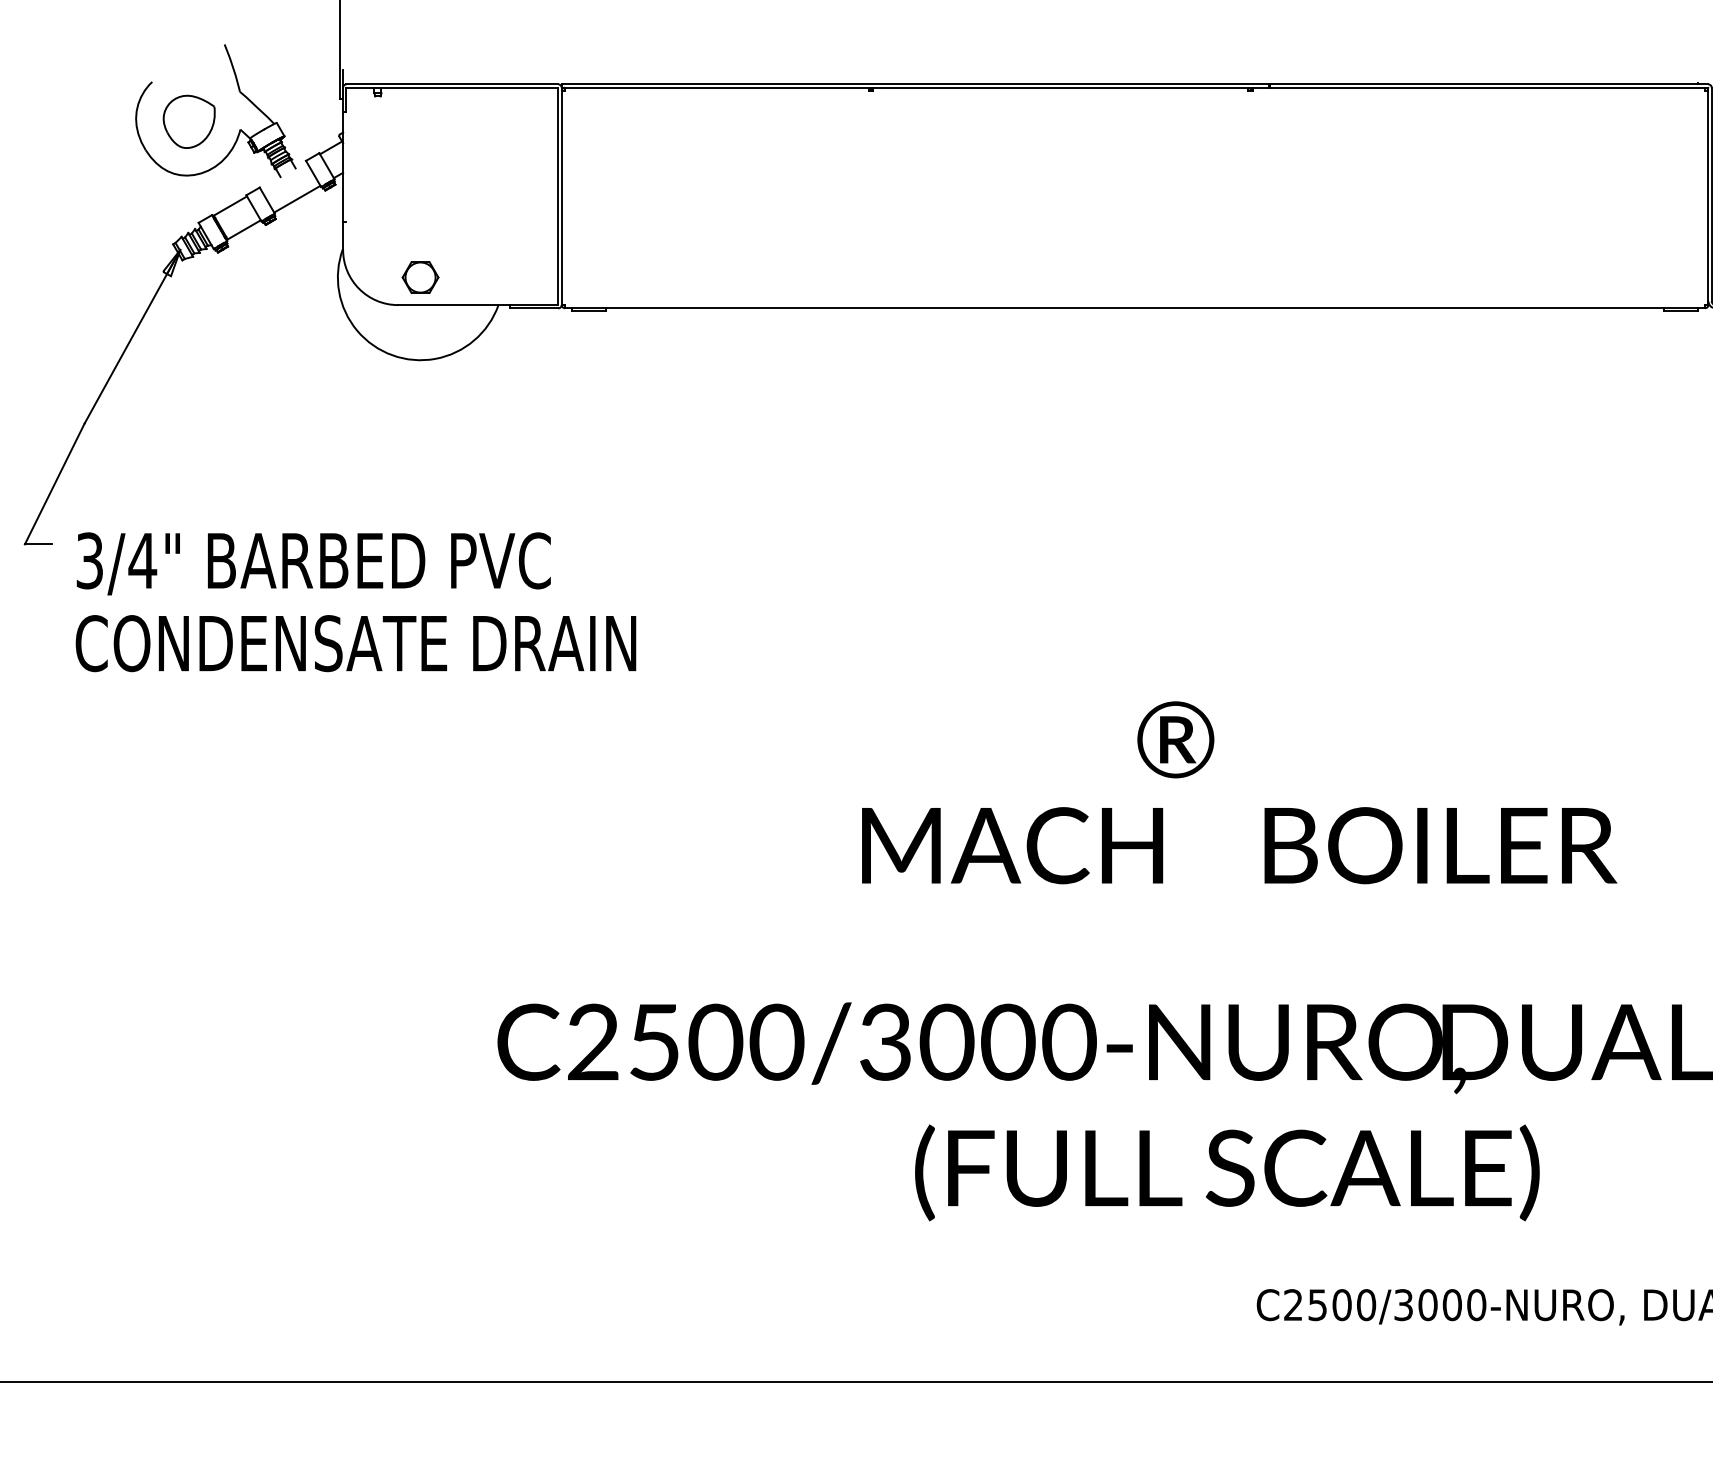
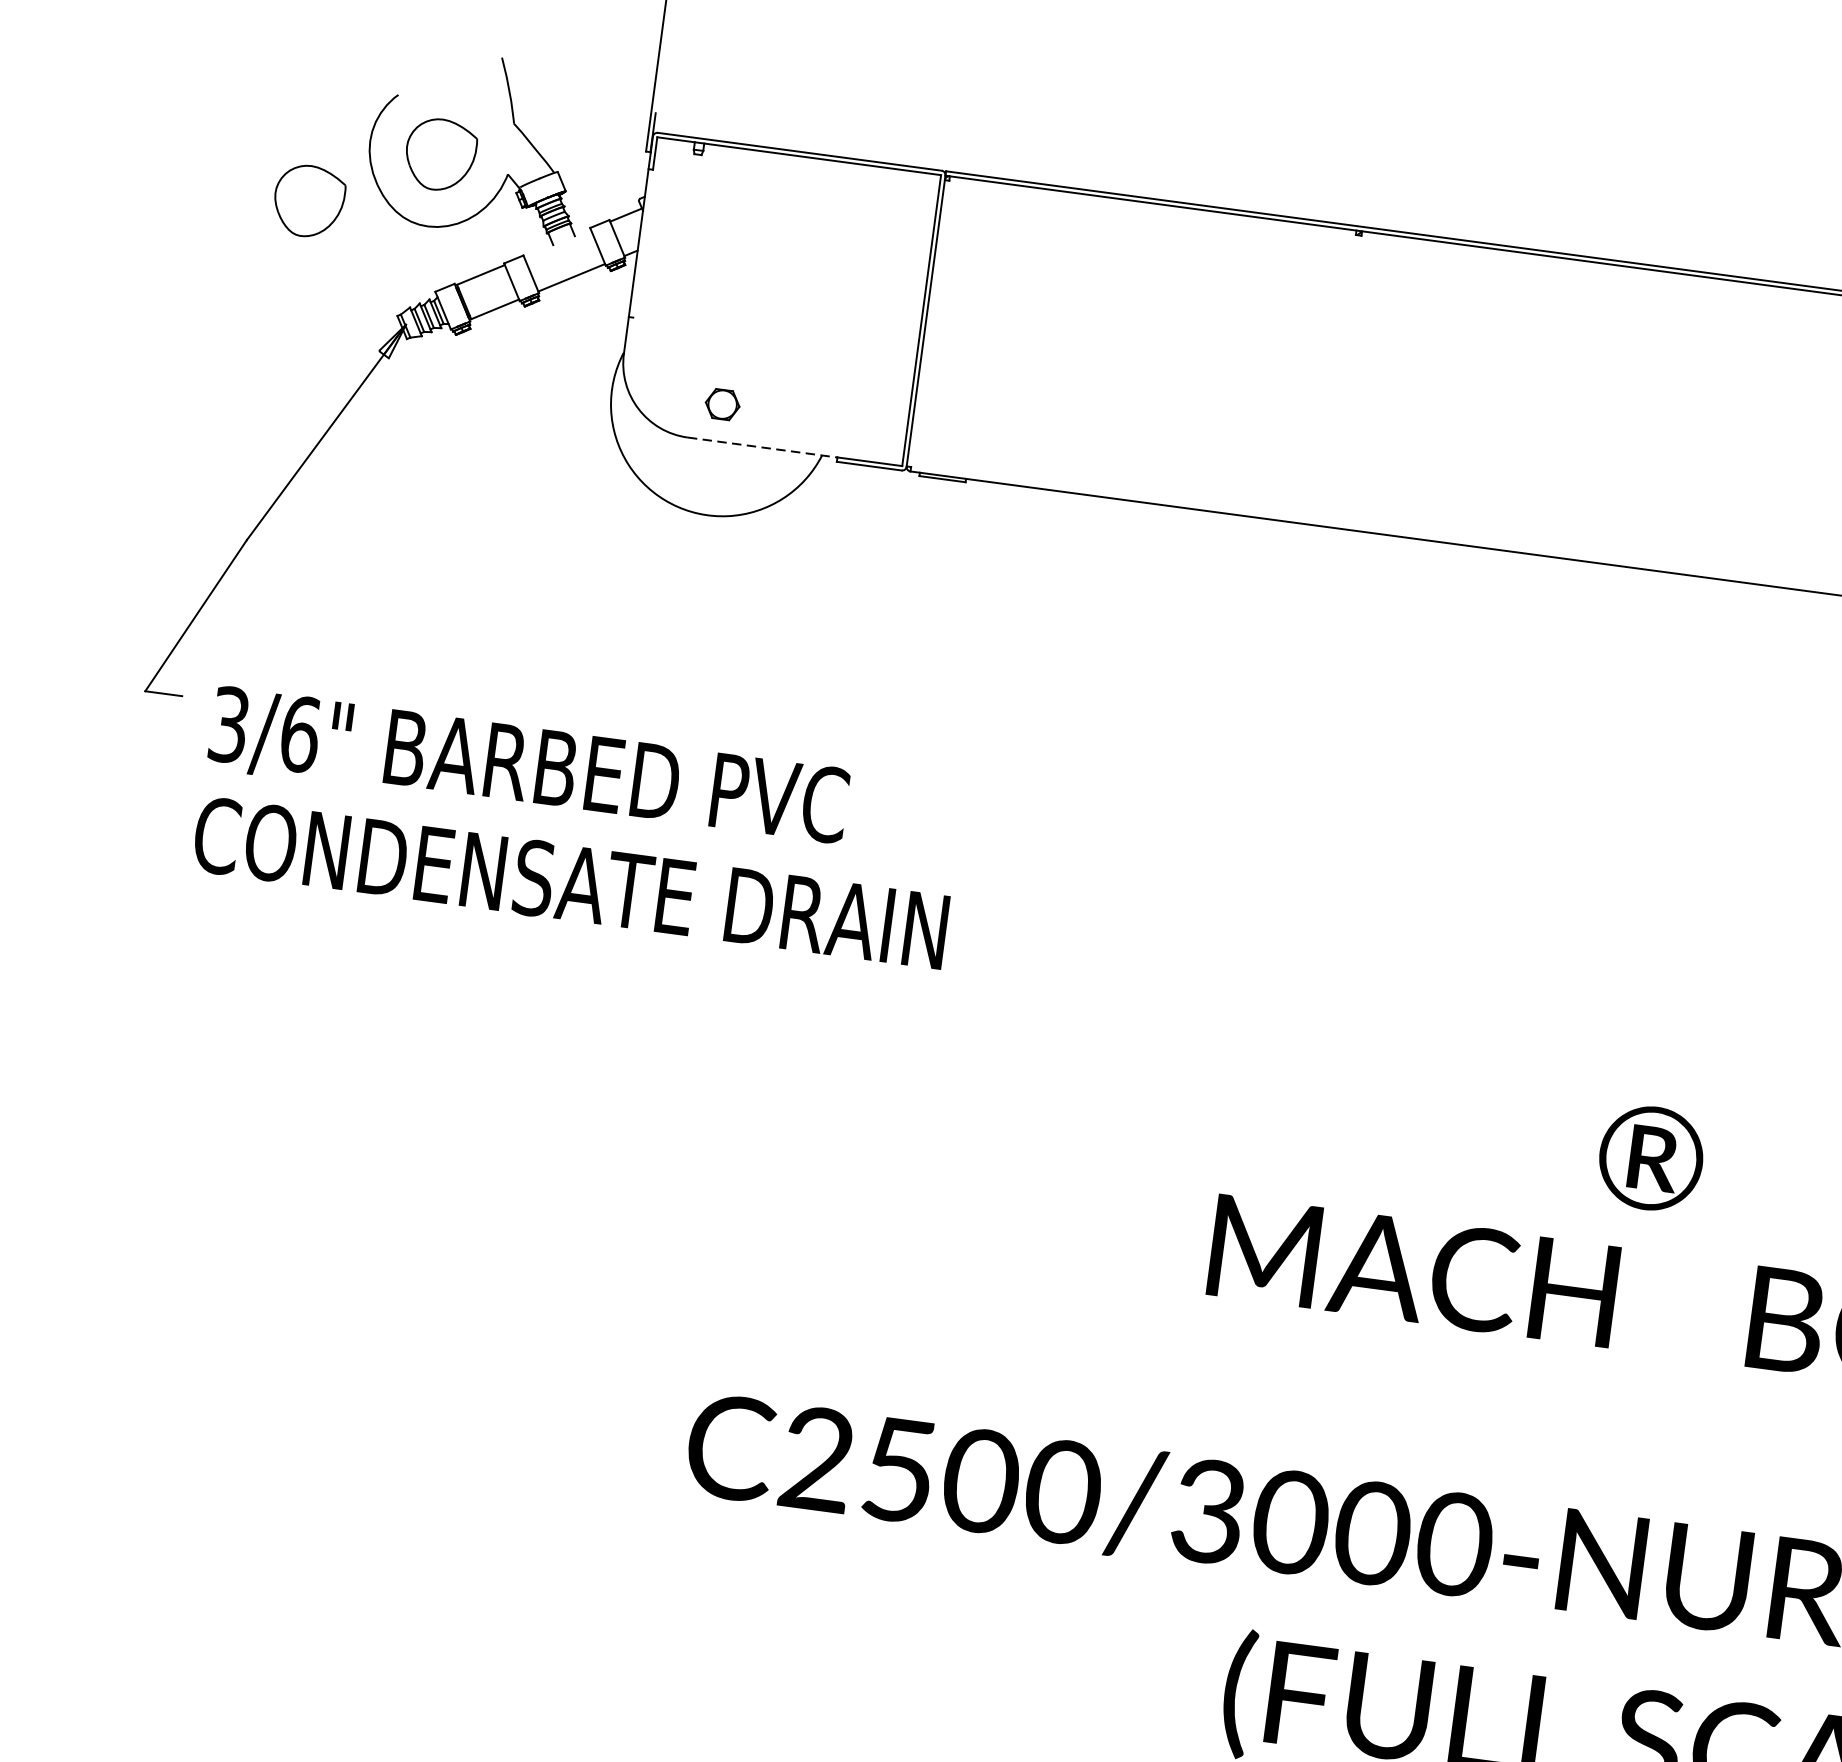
part: (96, 168) -> (308, 200), added
part: (420, 277) -> (722, 404), size x0.7
line: (454, 305) -> (763, 448), solid -> dashed
text: (142, 560) -> (299, 733), 3/4" -> 3/6"

